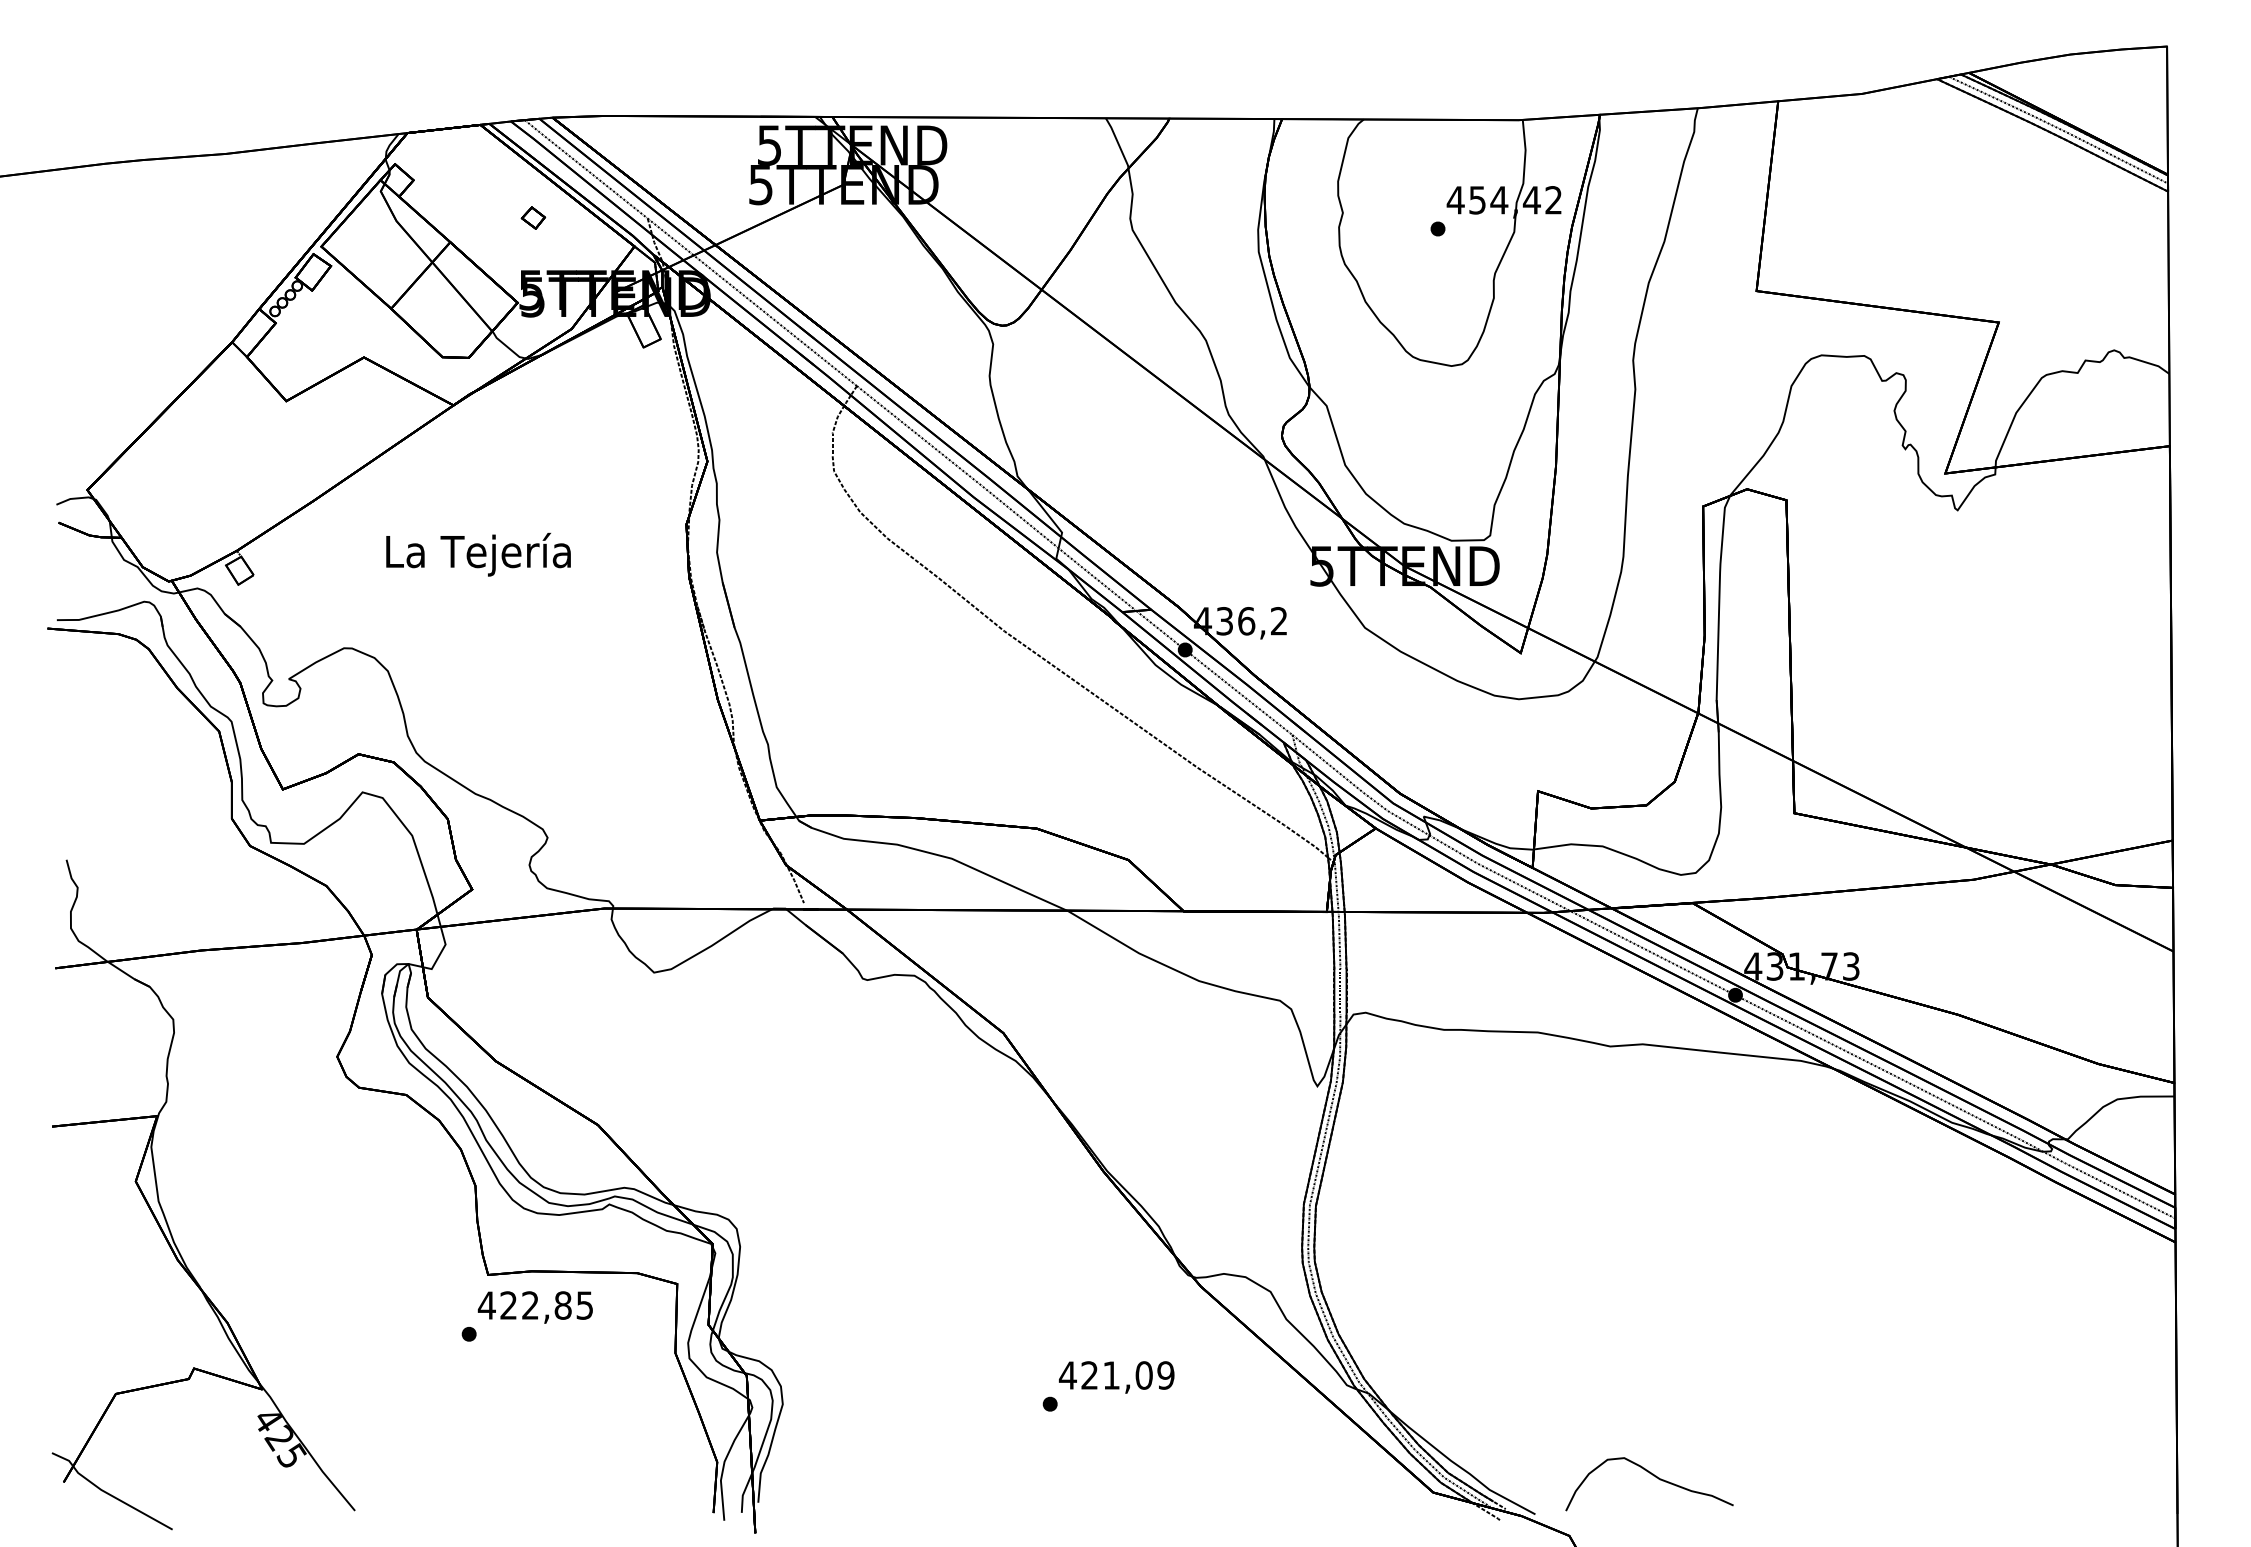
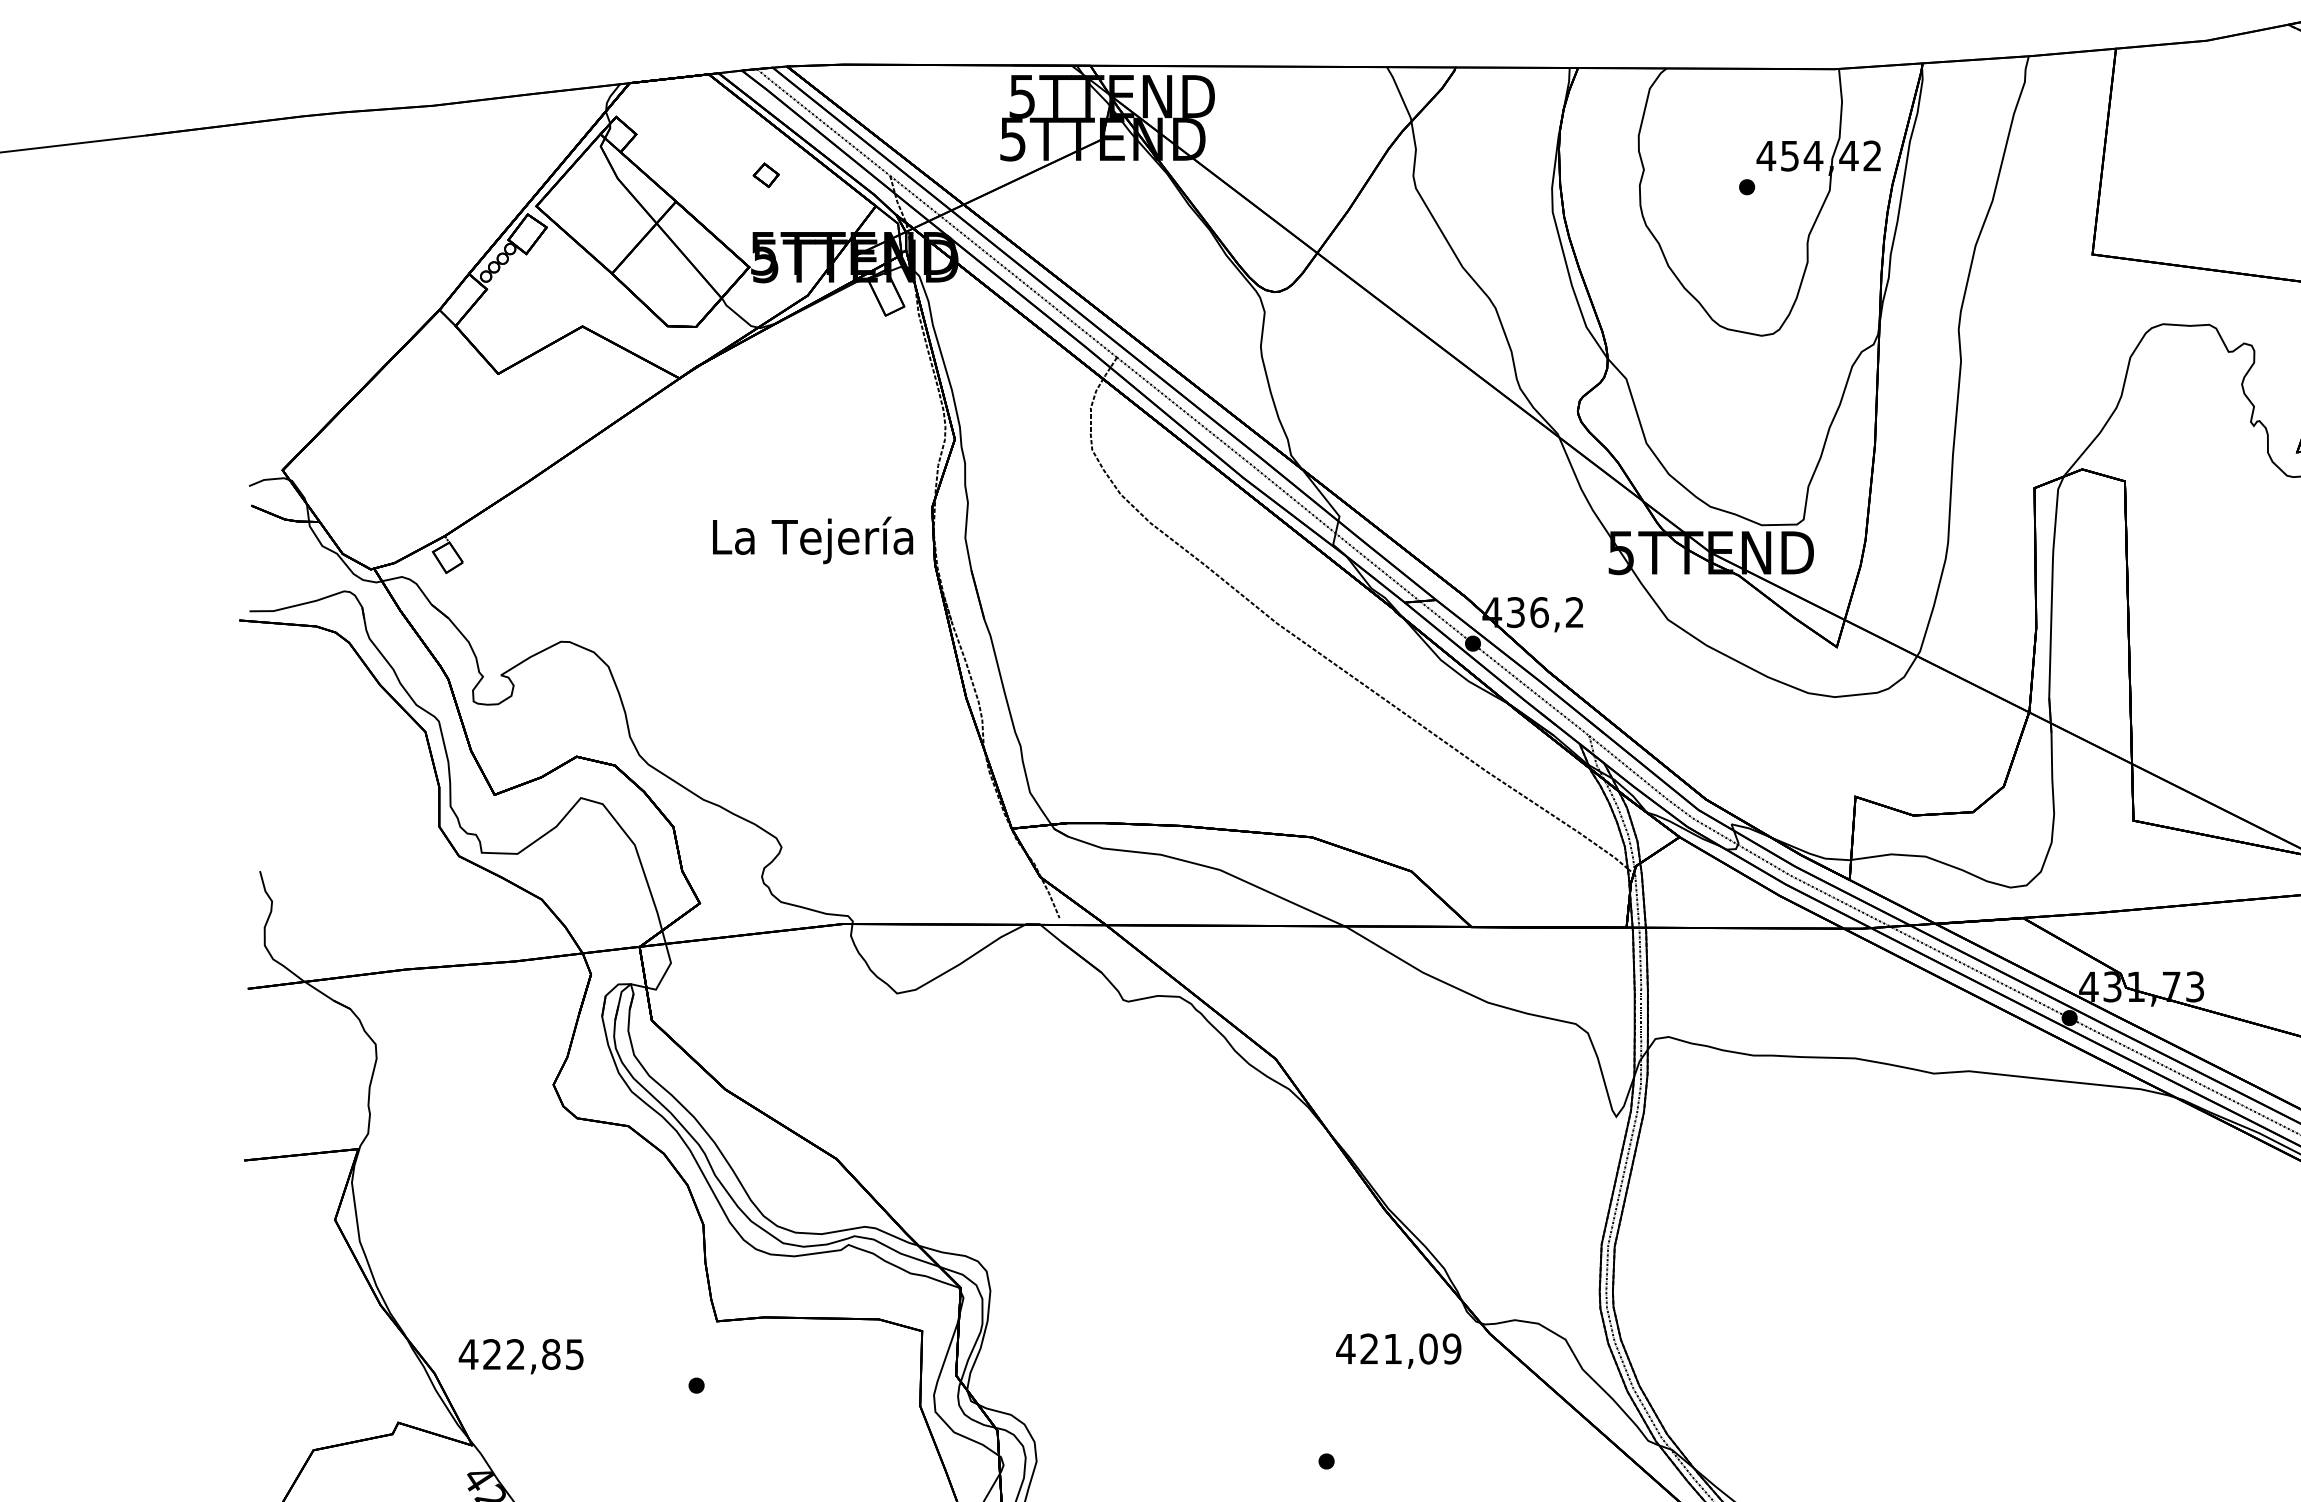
text: (478, 554) -> (812, 540), moved
text: (534, 1307) -> (520, 1356), moved
text: (1116, 1377) -> (1398, 1351), moved

